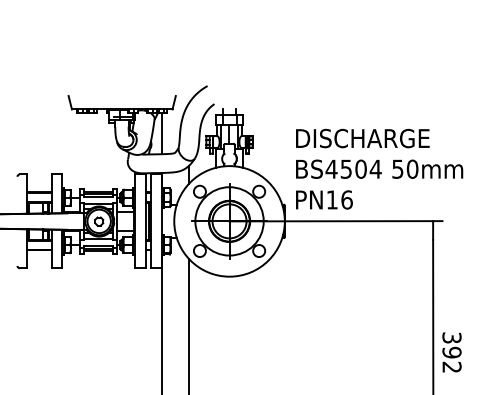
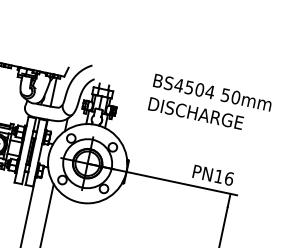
text: (362, 138) -> (195, 113), moved
text: (379, 168) -> (212, 92), moved
text: (324, 199) -> (213, 175), moved

